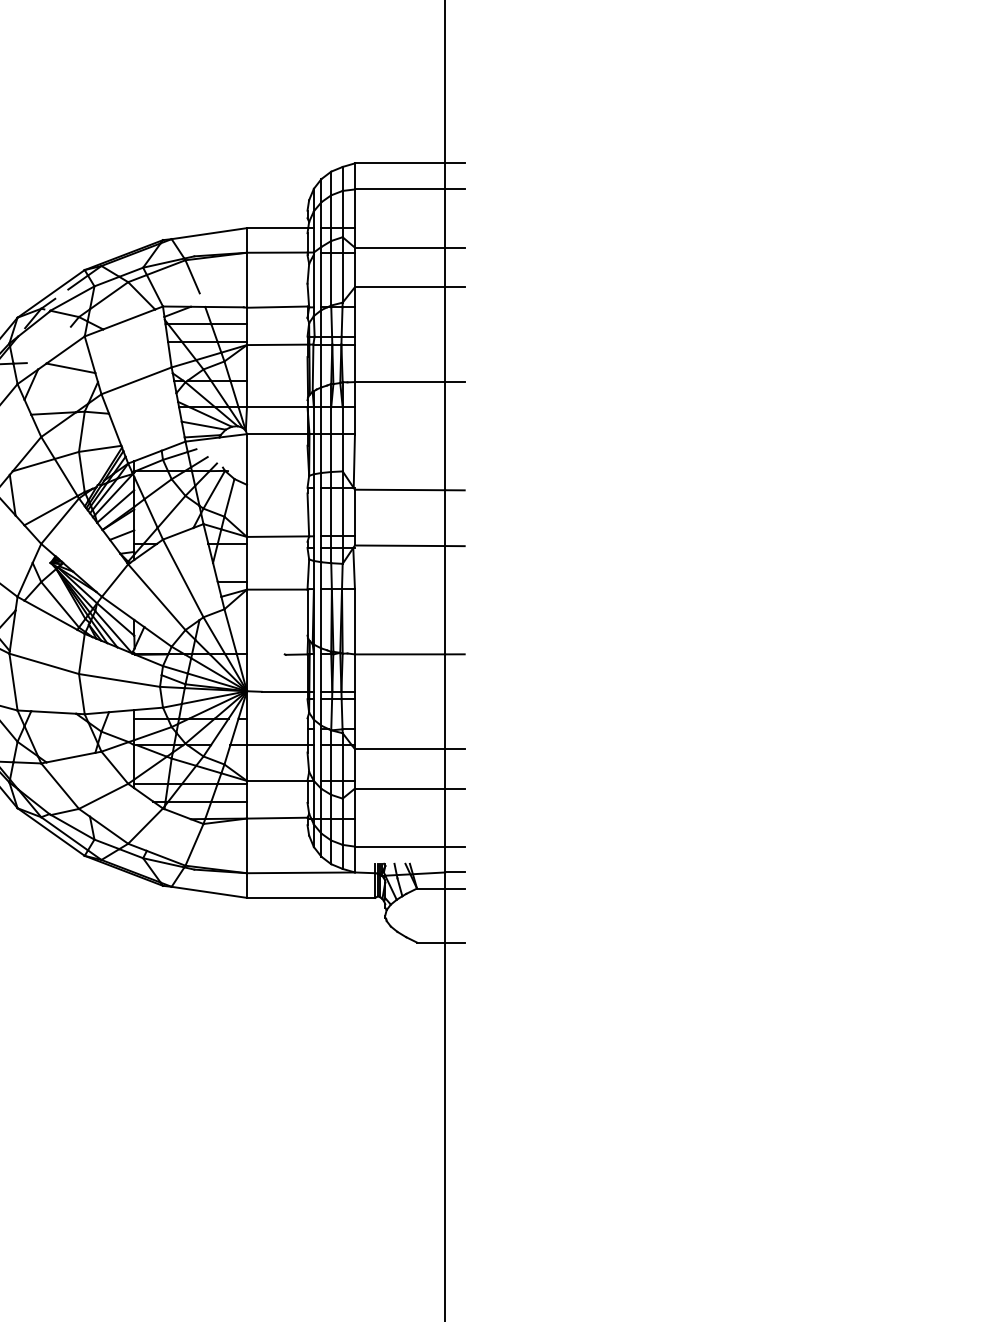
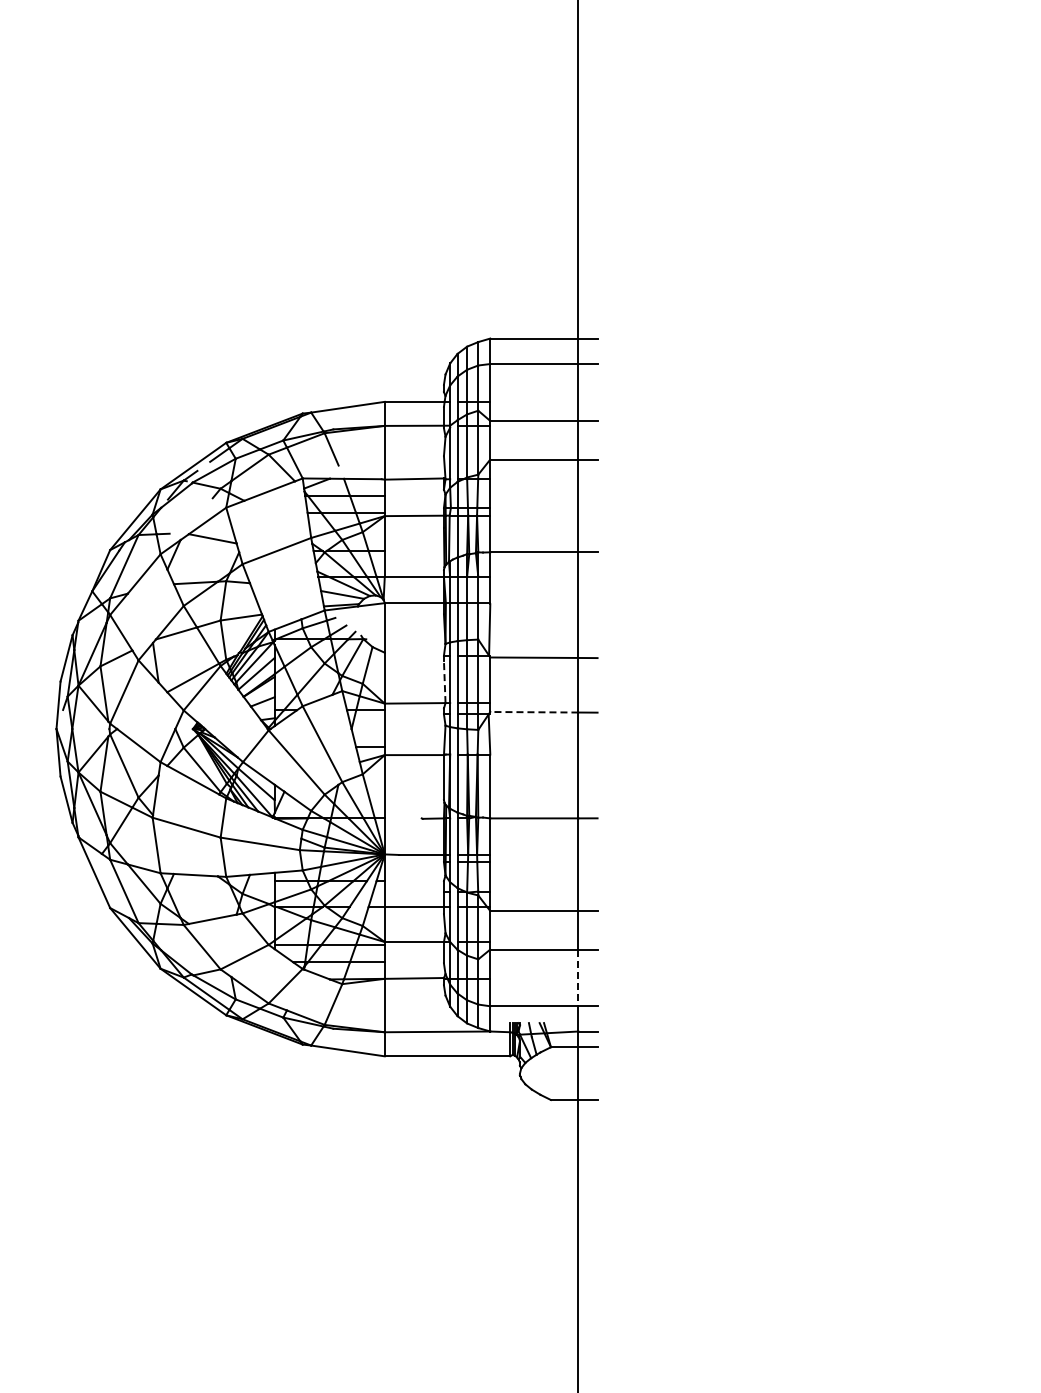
line: (308, 515) -> (444, 682), solid -> dashed
line: (399, 546) -> (533, 712), solid -> dashed
line: (445, 818) -> (578, 978), solid -> dashed

